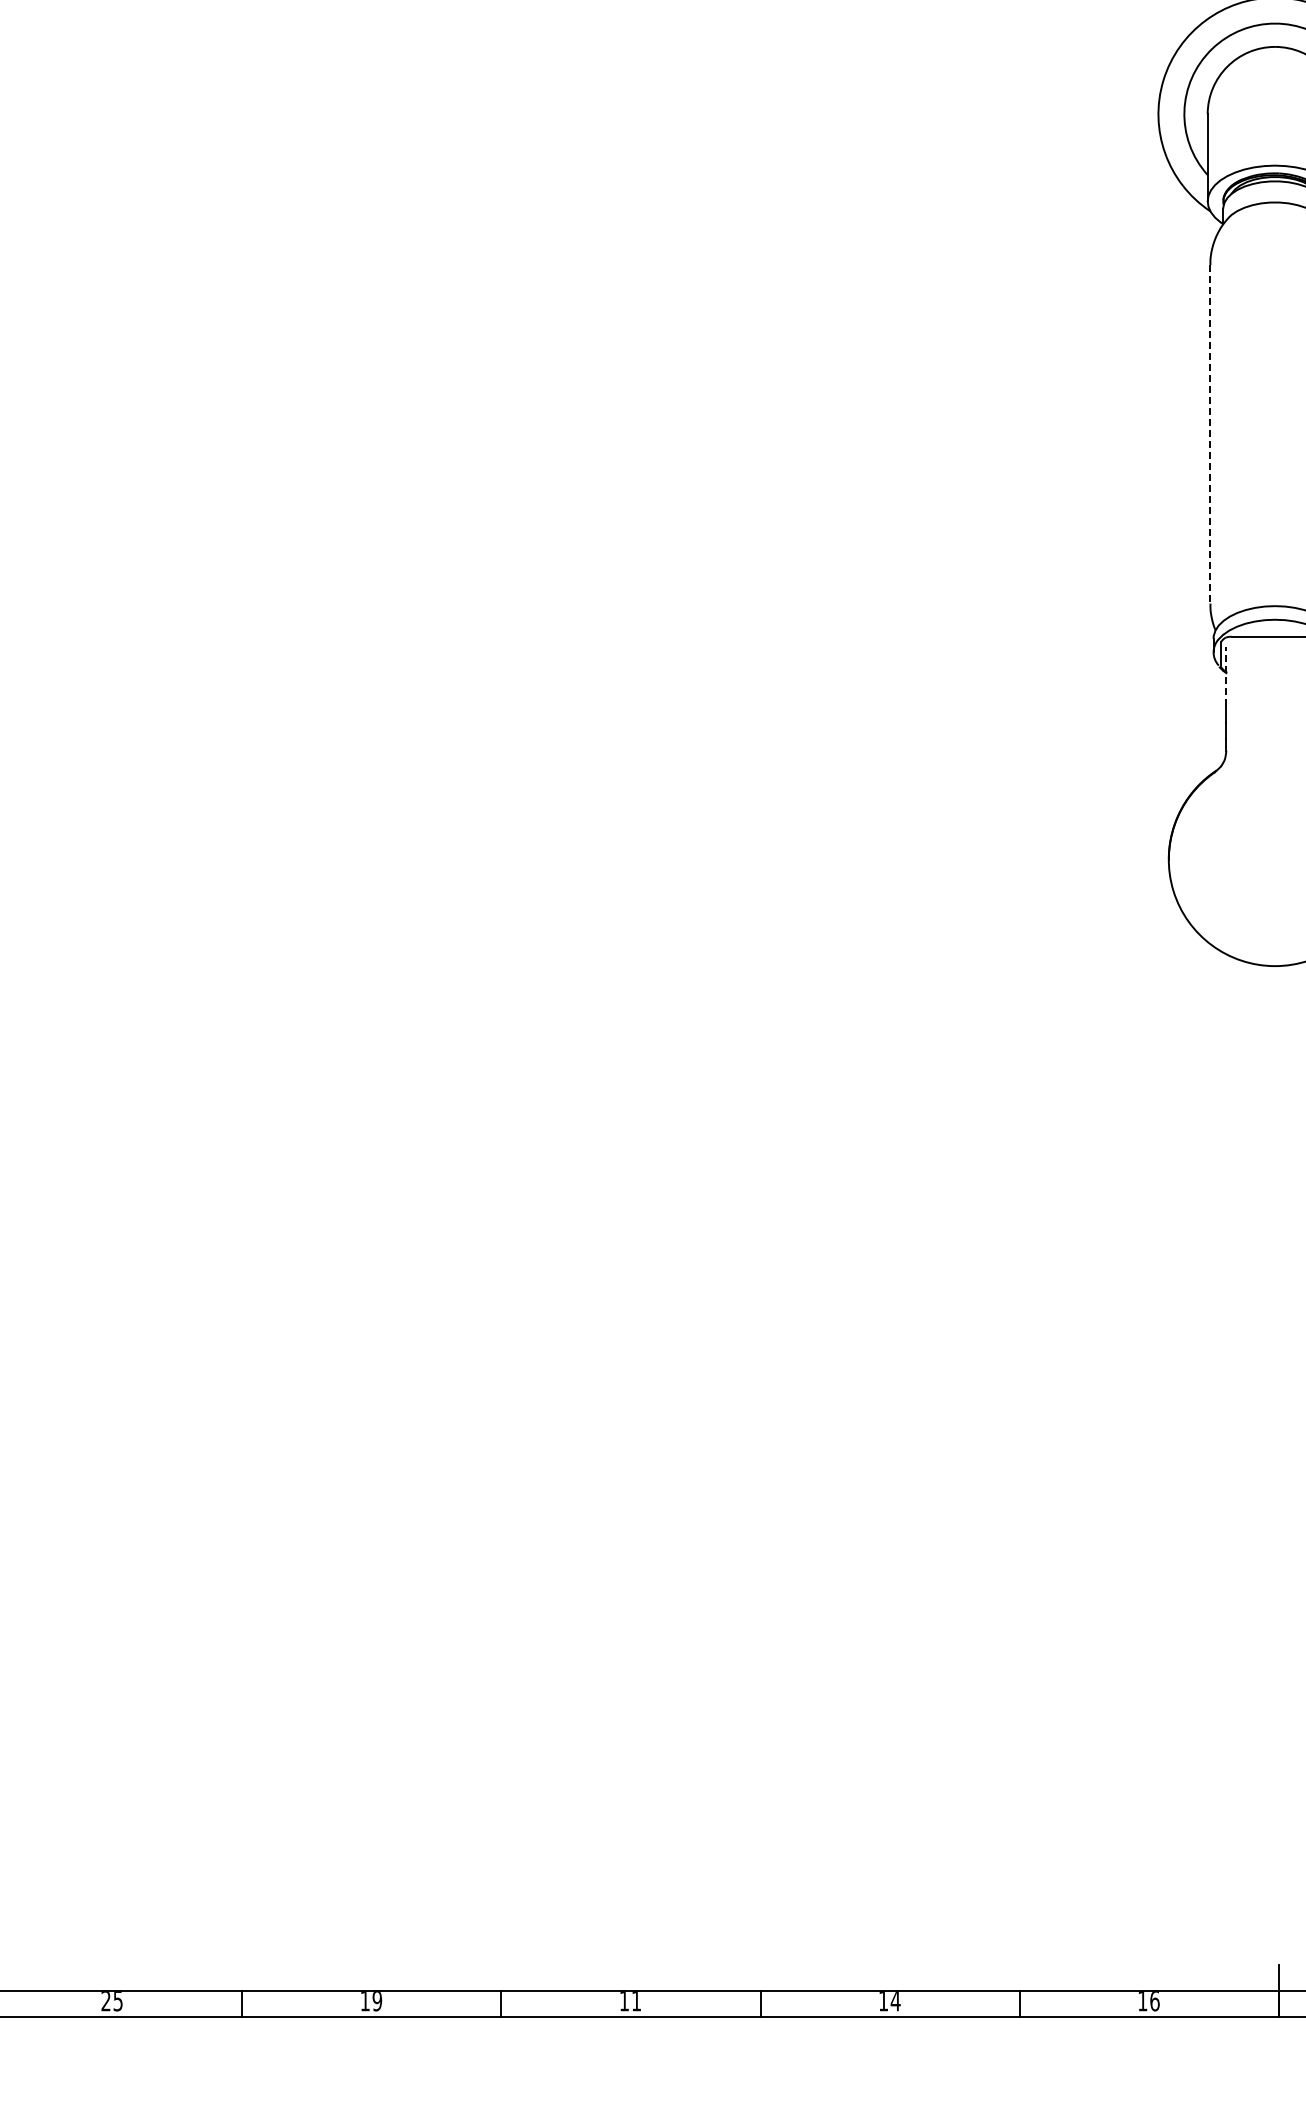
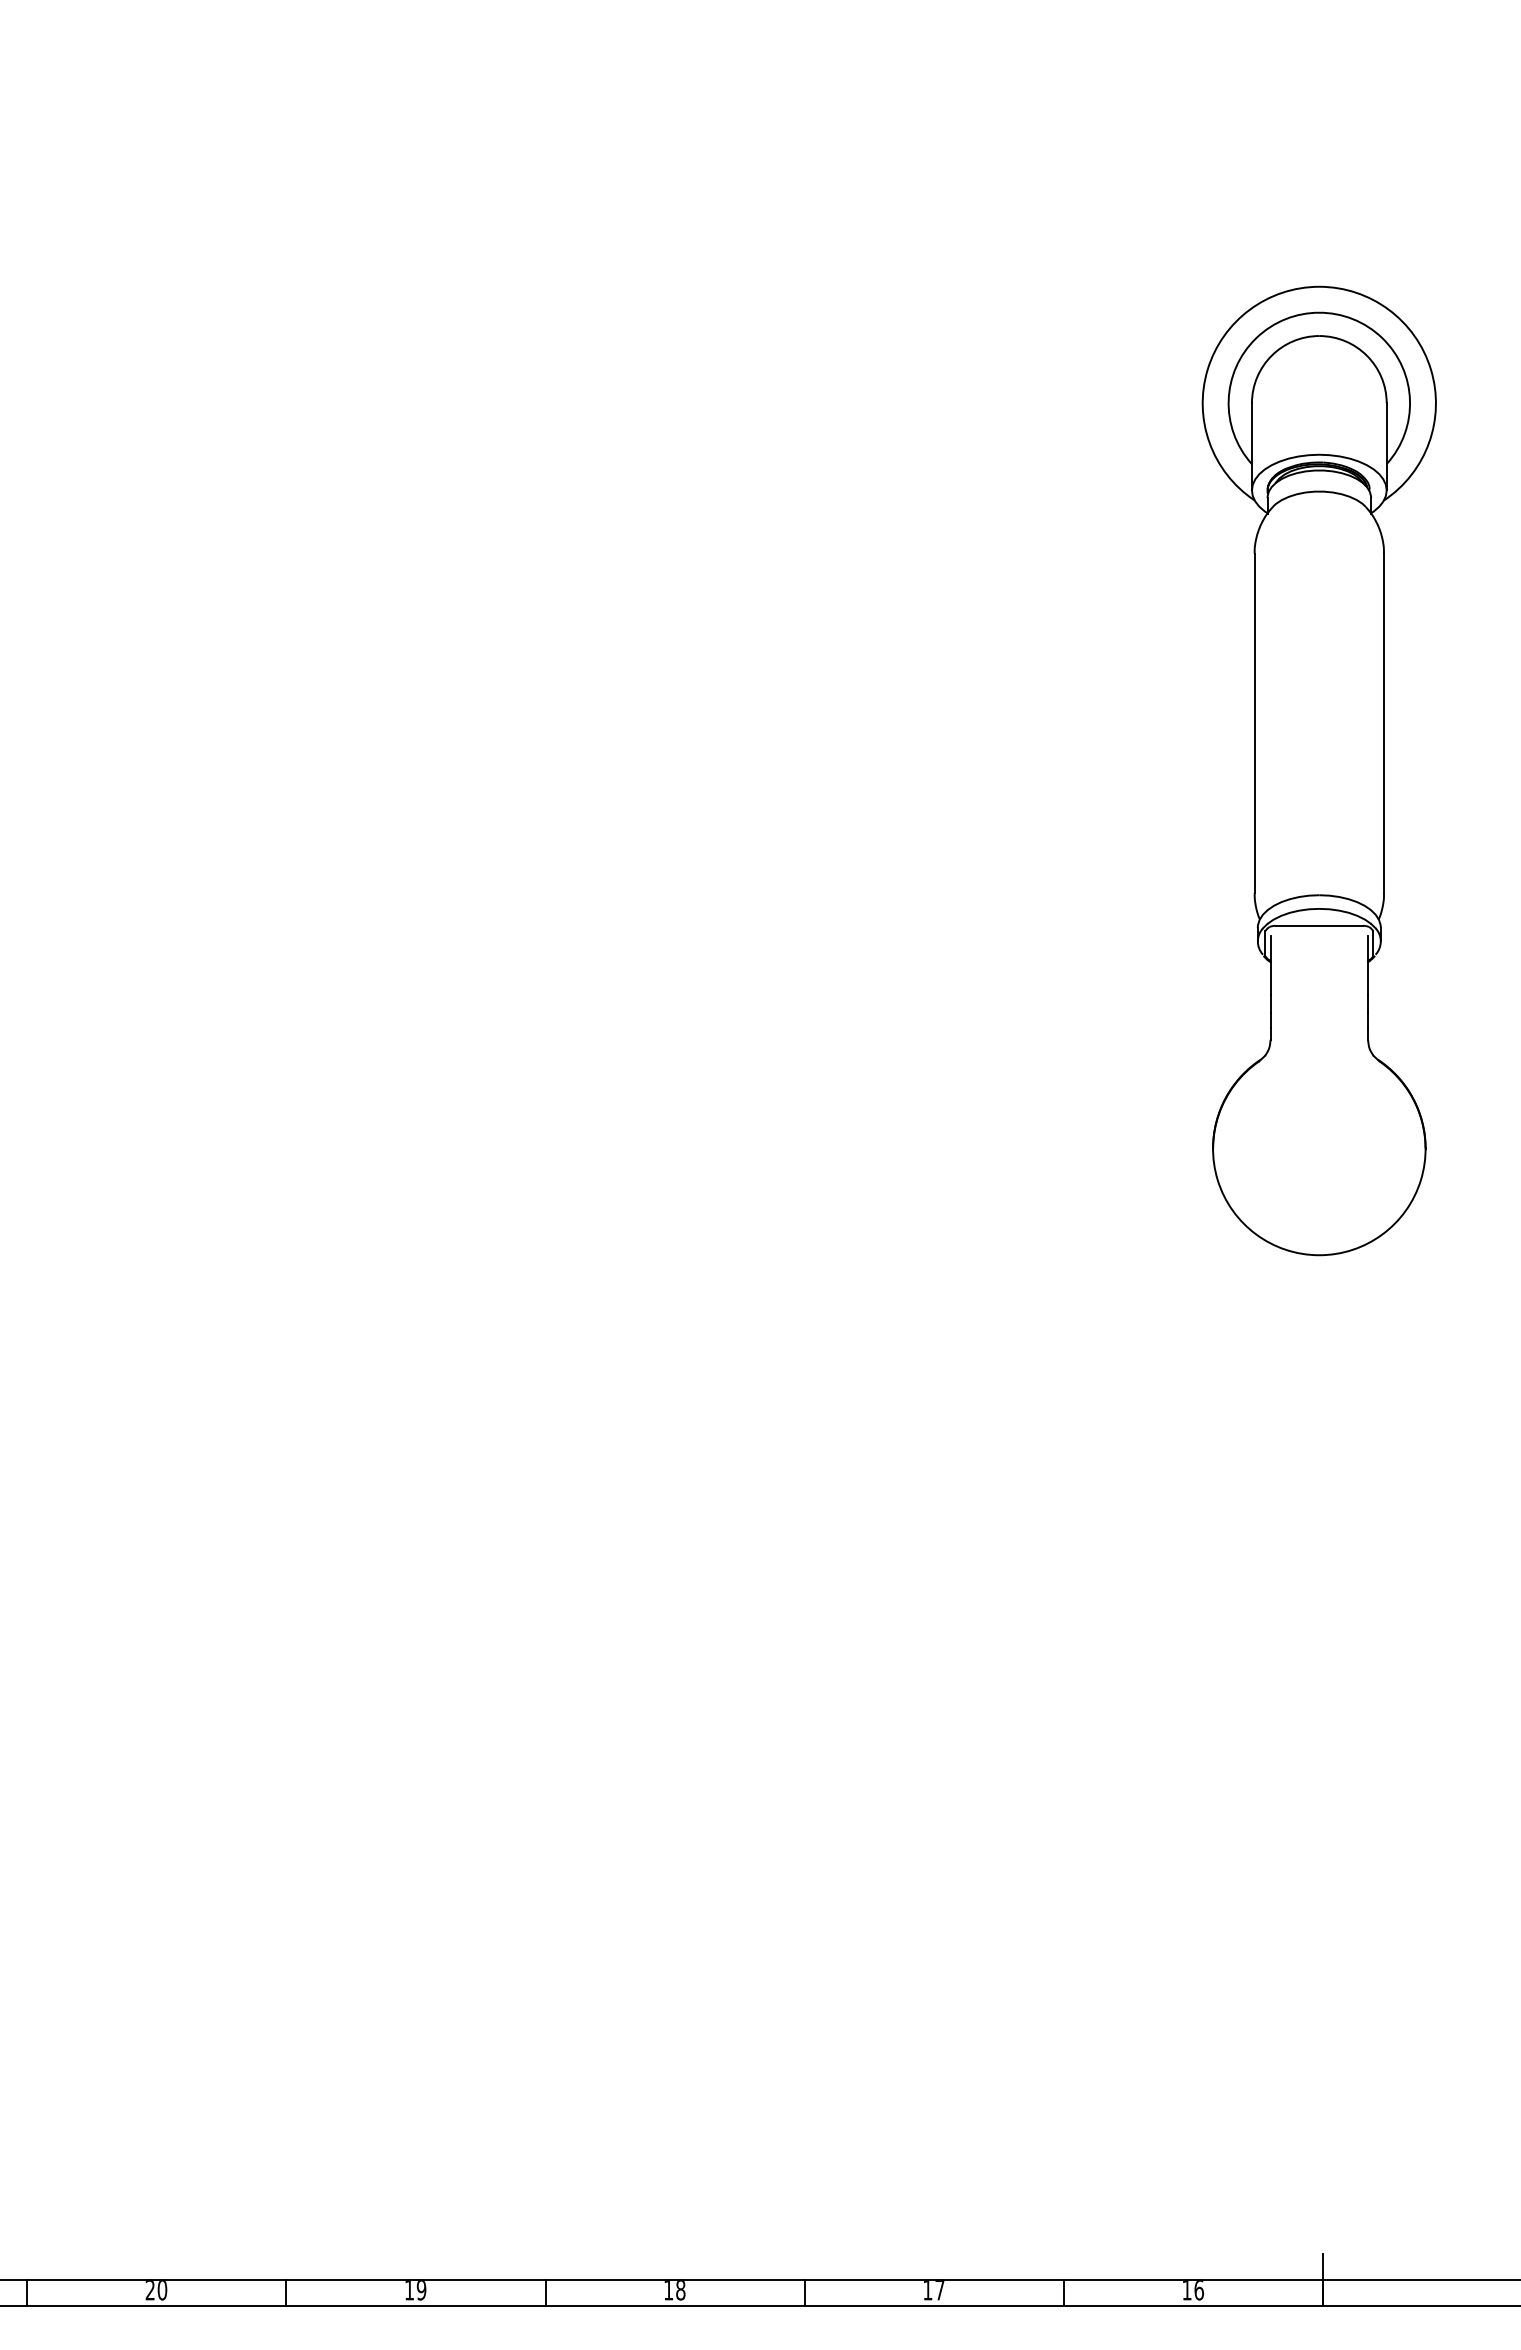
line: (1210, 434) -> (1254, 723), dashed -> solid
line: (1226, 676) -> (1270, 965), dashed -> solid
text: (118, 2001) -> (162, 2290), 25 -> 20
text: (636, 2001) -> (680, 2290), 11 -> 18
text: (895, 2001) -> (939, 2290), 14 -> 17

